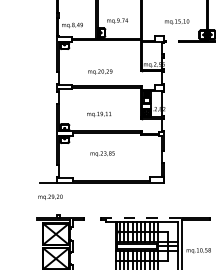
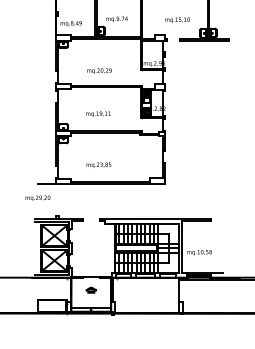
text: (102, 153) -> (98, 164), moved
text: (50, 196) -> (37, 197), moved
line: (141, 218) -> (141, 219), dashed -> solid

